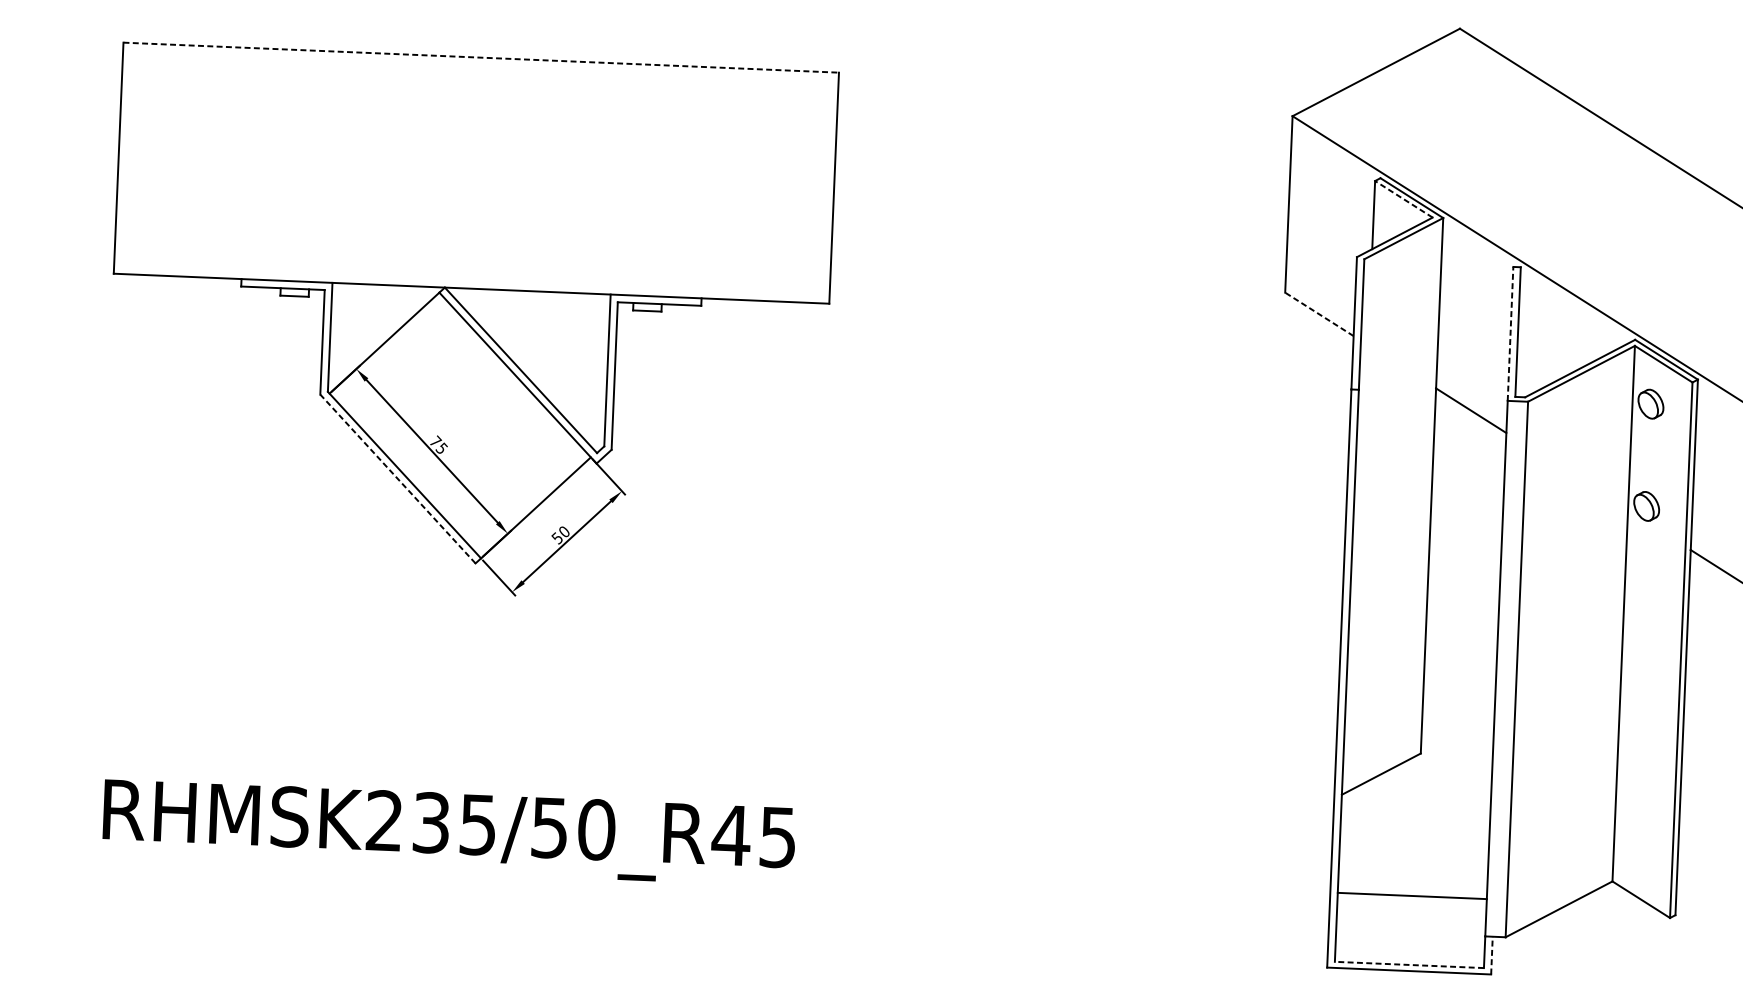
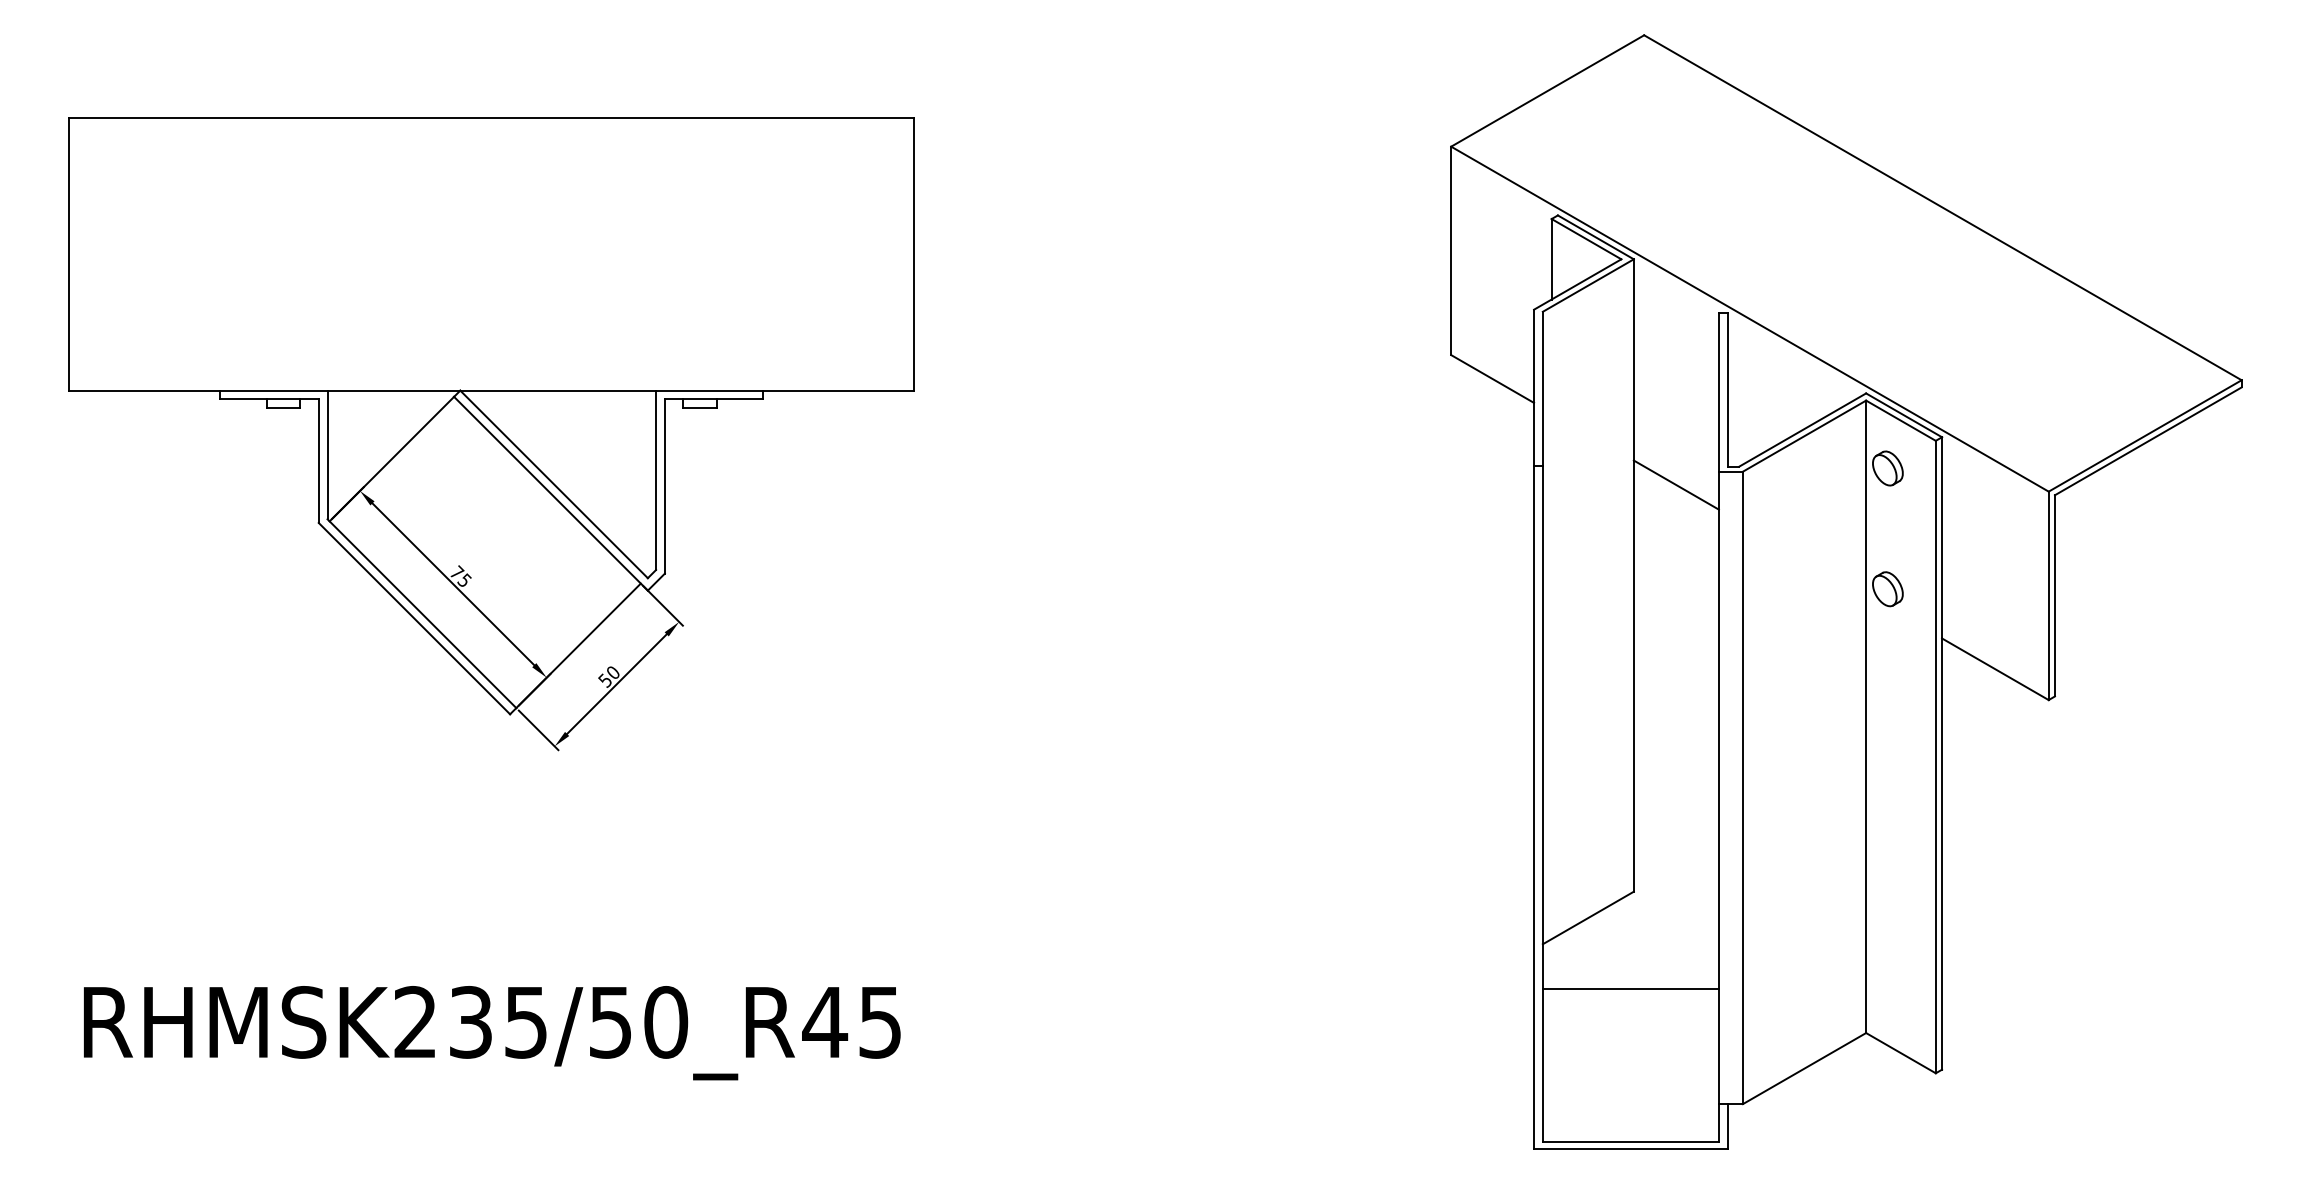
line: (481, 57) -> (492, 117), dashed -> solid
line: (1403, 198) -> (1586, 238), dashed -> solid
line: (1319, 314) -> (1492, 379), dashed -> solid
line: (1510, 333) -> (1718, 392), dashed -> solid
line: (398, 478) -> (414, 618), dashed -> solid
line: (1411, 896) -> (1630, 989), moved
line: (1491, 954) -> (1727, 1125), dashed -> solid
line: (1409, 964) -> (1630, 1141), dashed -> solid

